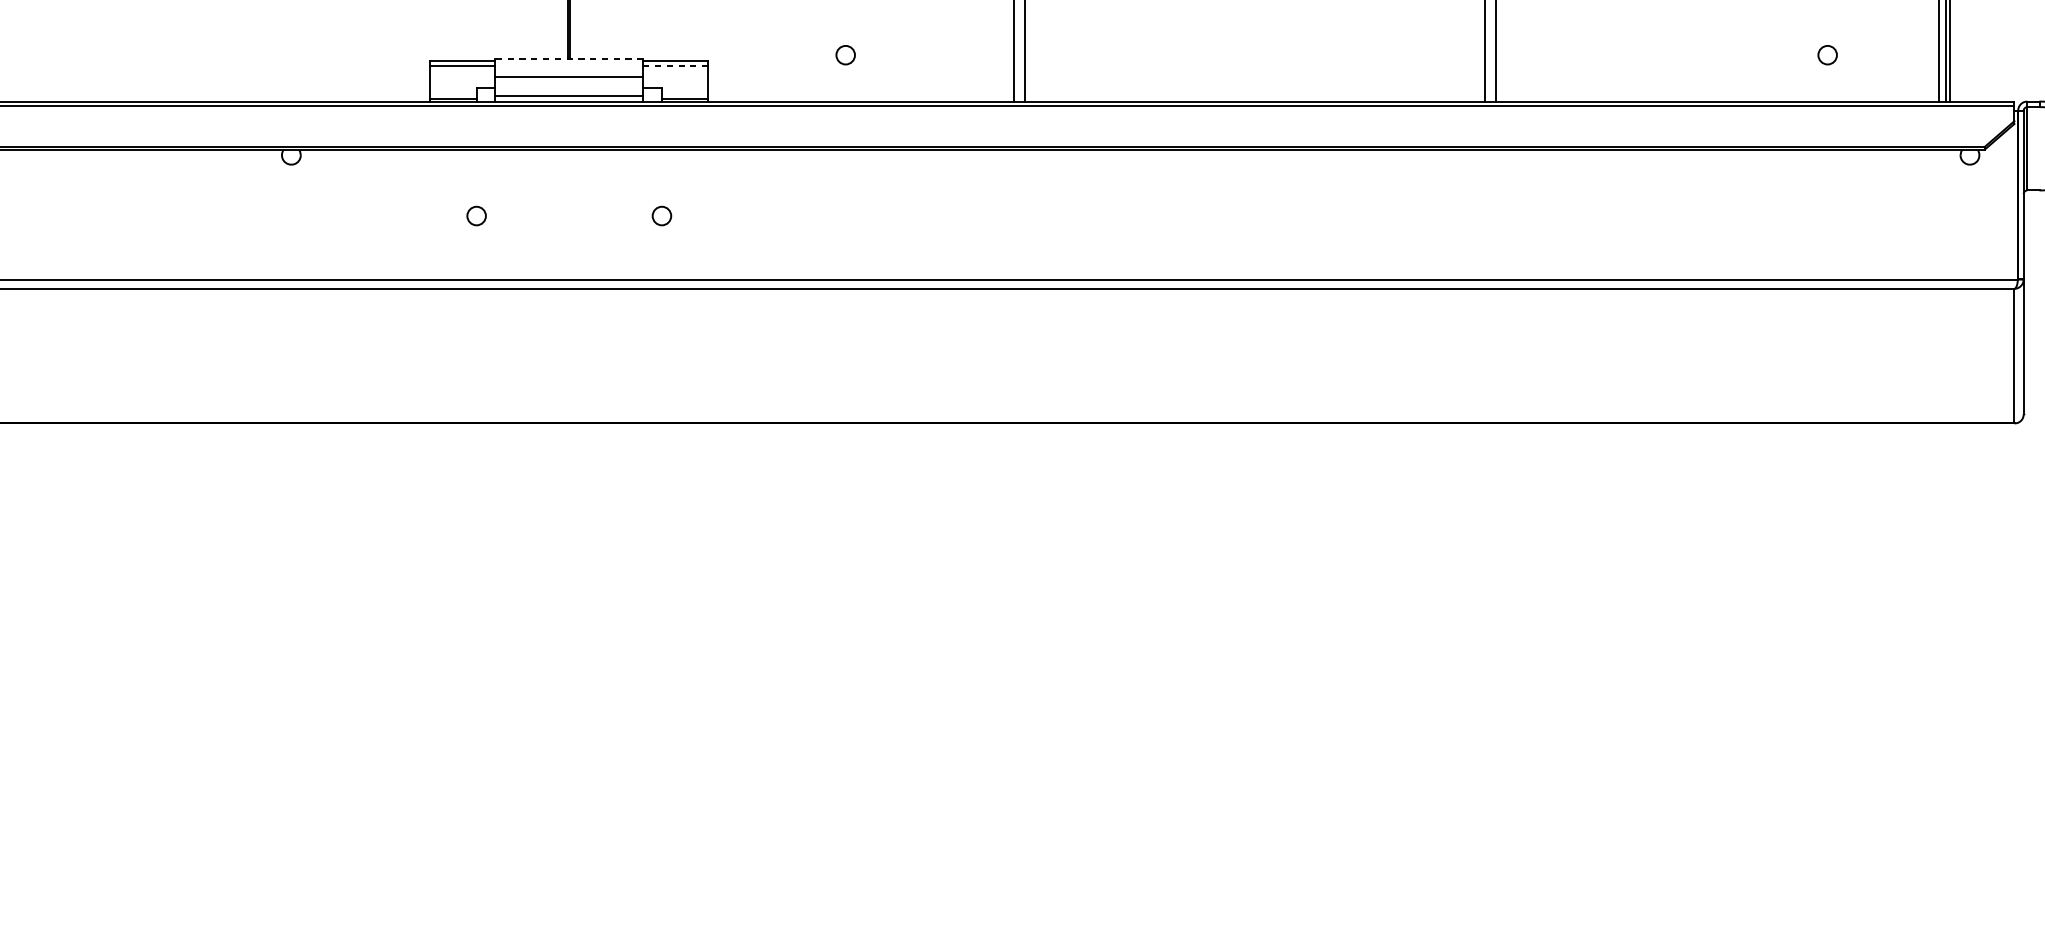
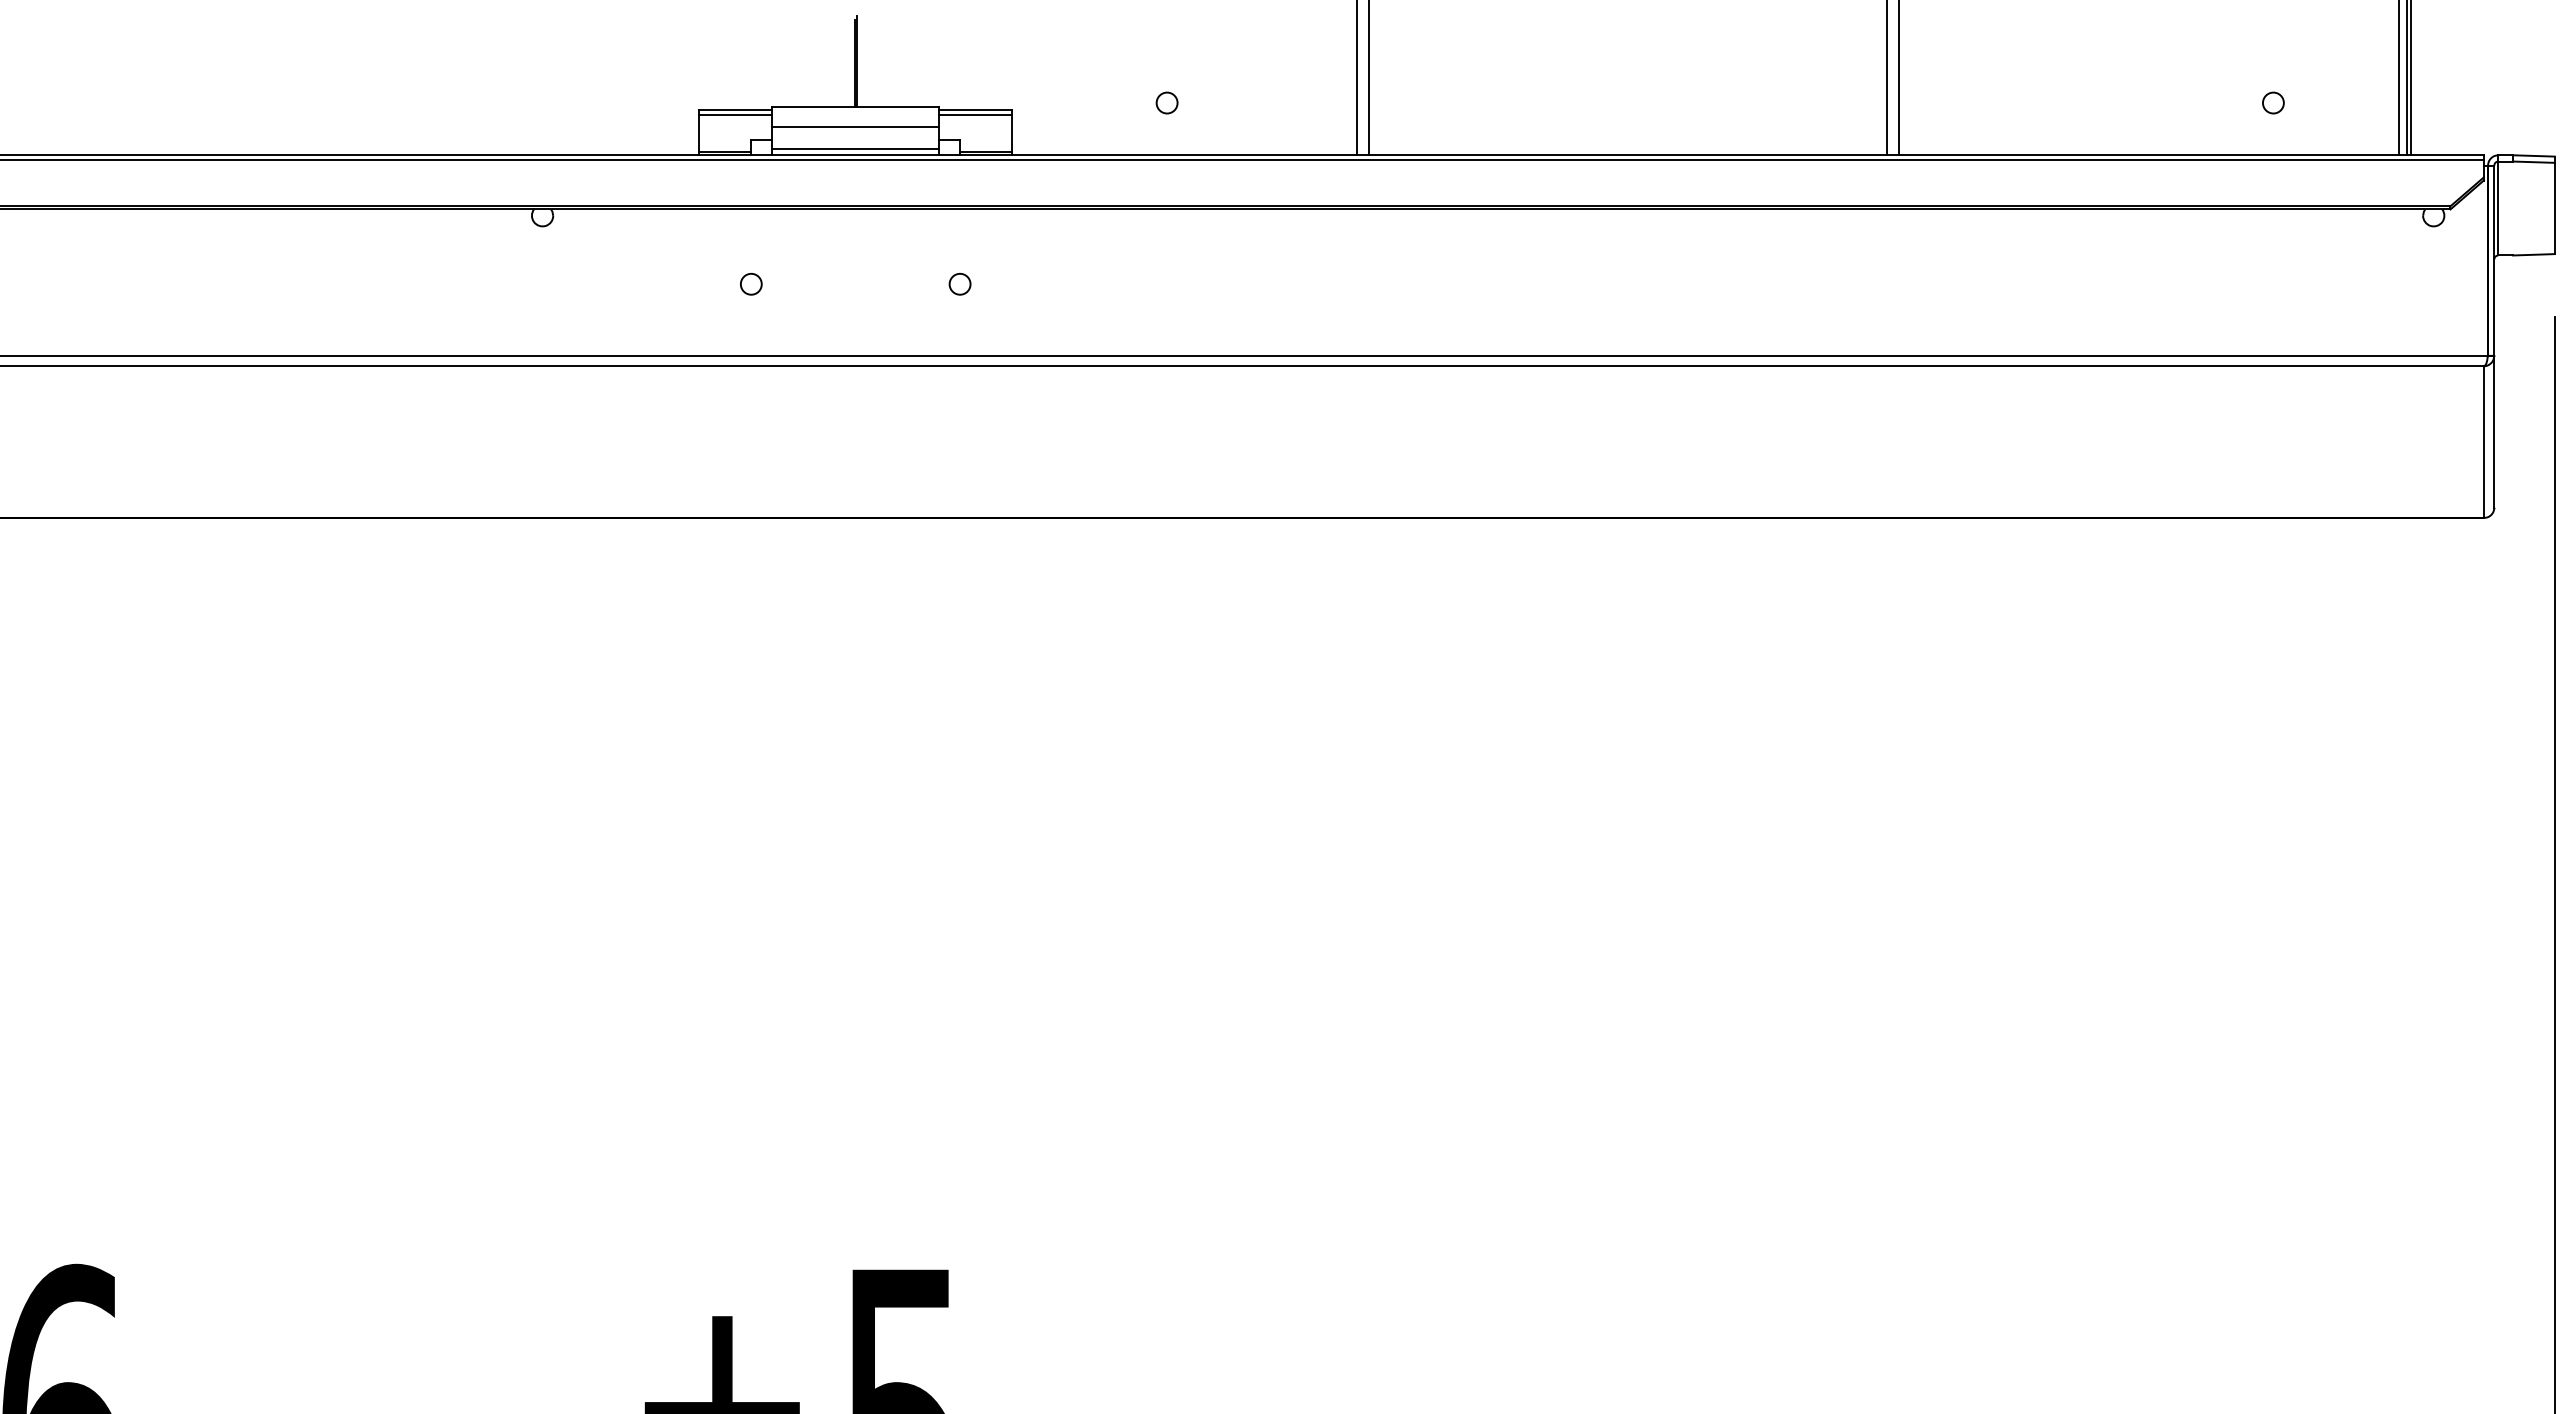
line: (569, 59) -> (855, 107), dashed -> solid
line: (675, 65) -> (975, 114), dashed -> solid

